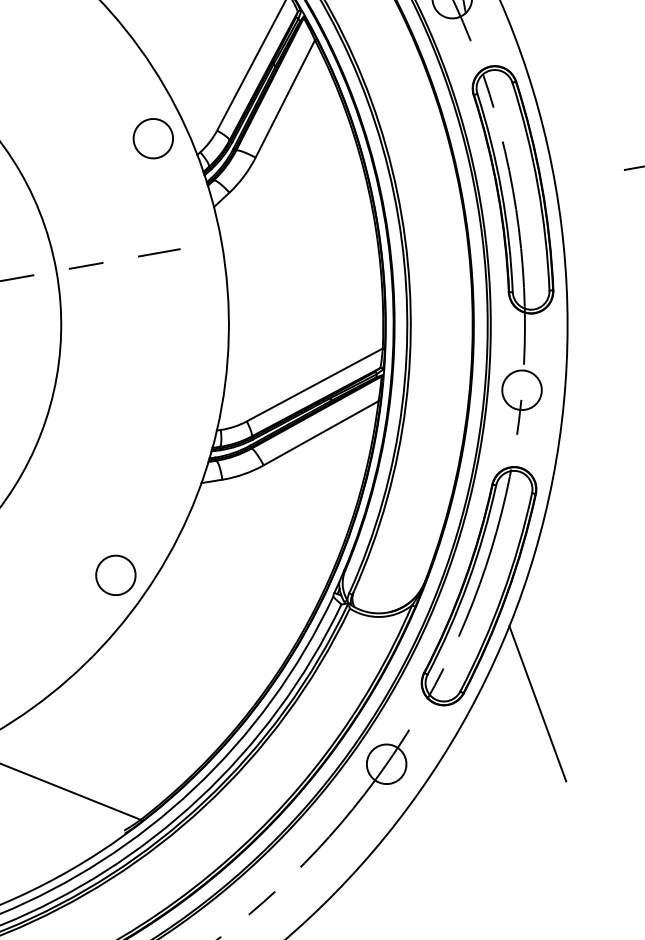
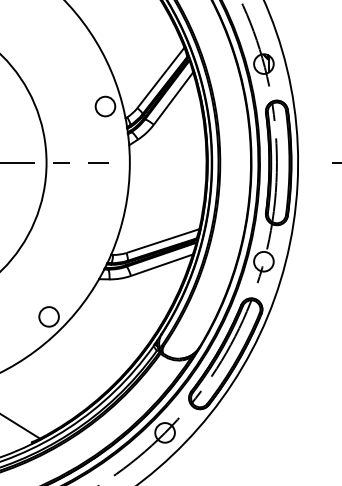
line: (537, 701) -> (244, 415), removed

